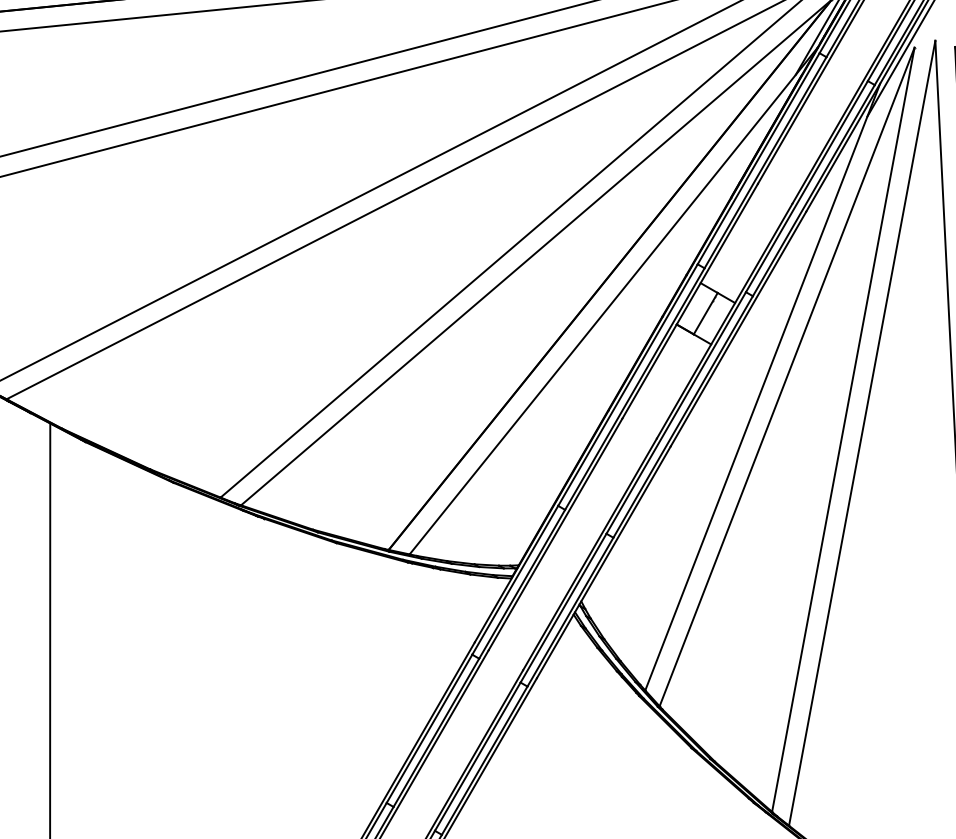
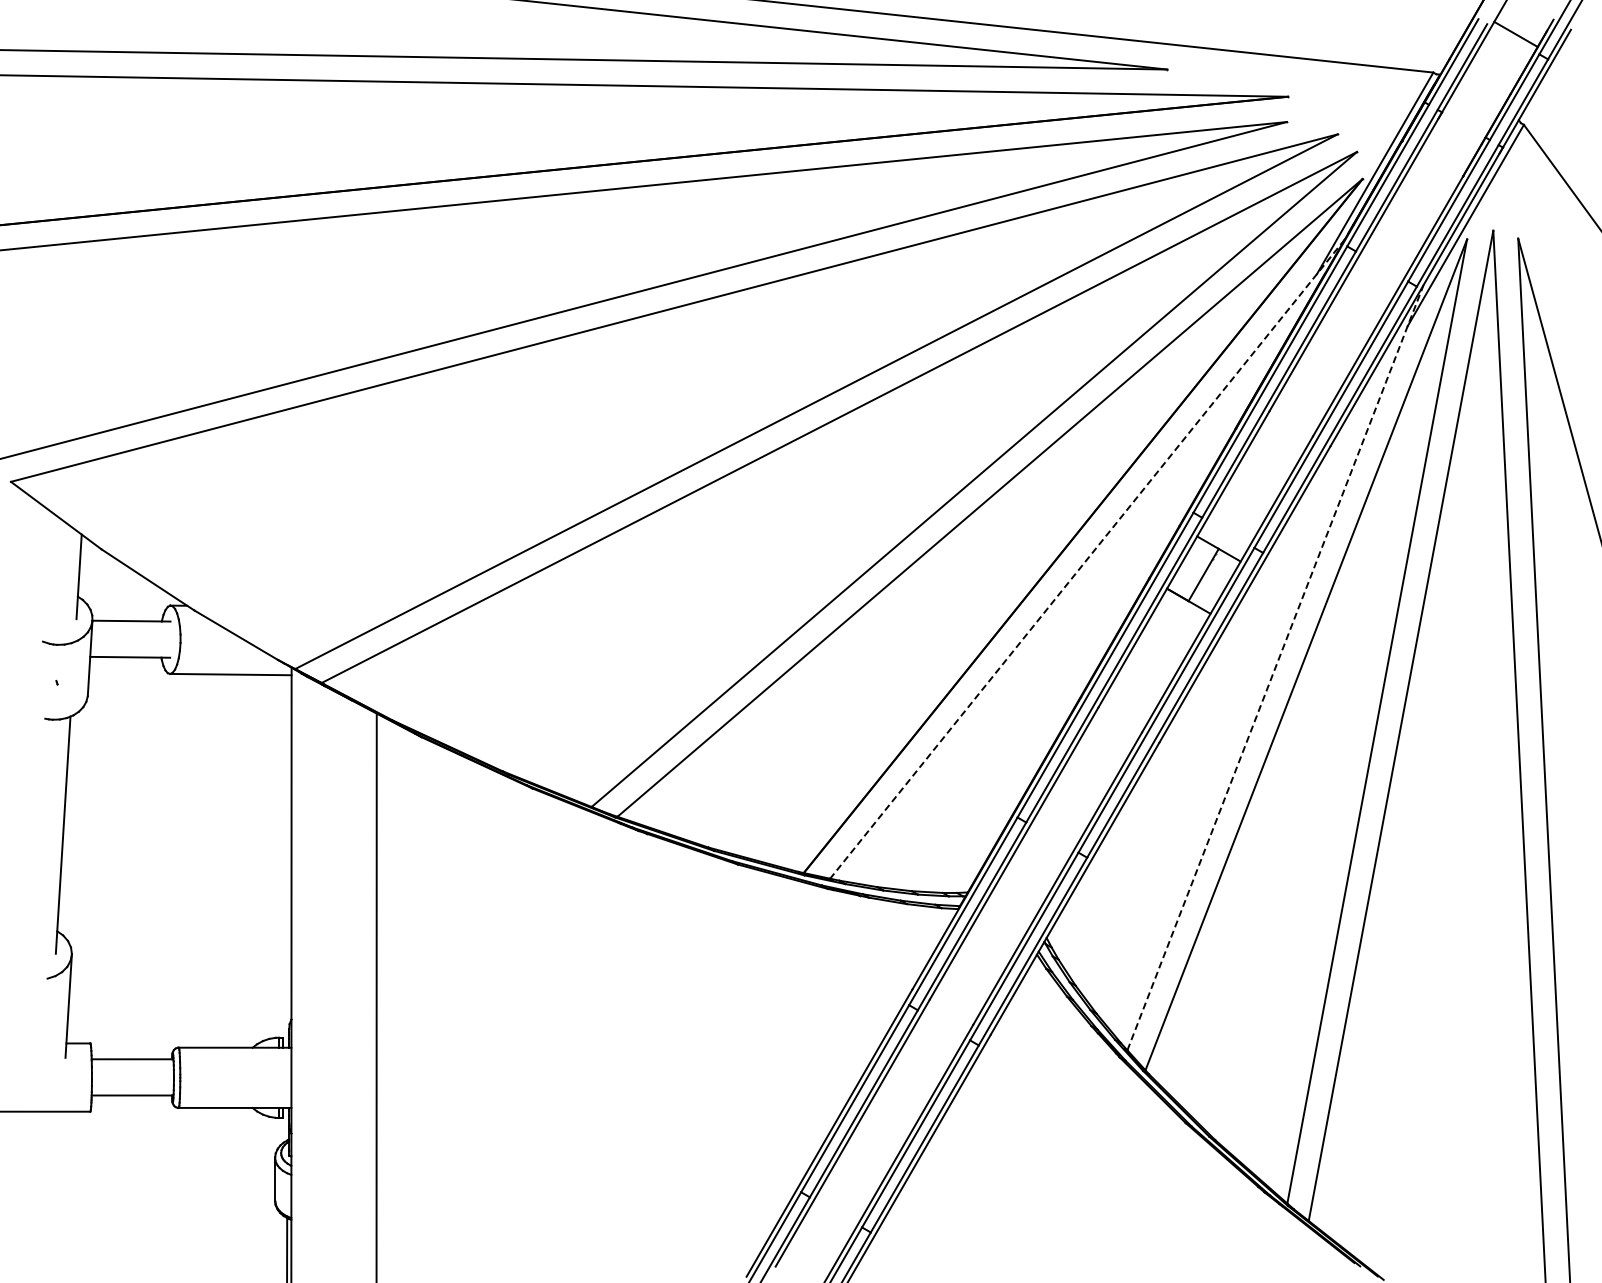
line: (613, 301) -> (1087, 559), solid -> dashed
line: (762, 386) -> (1275, 667), solid -> dashed

